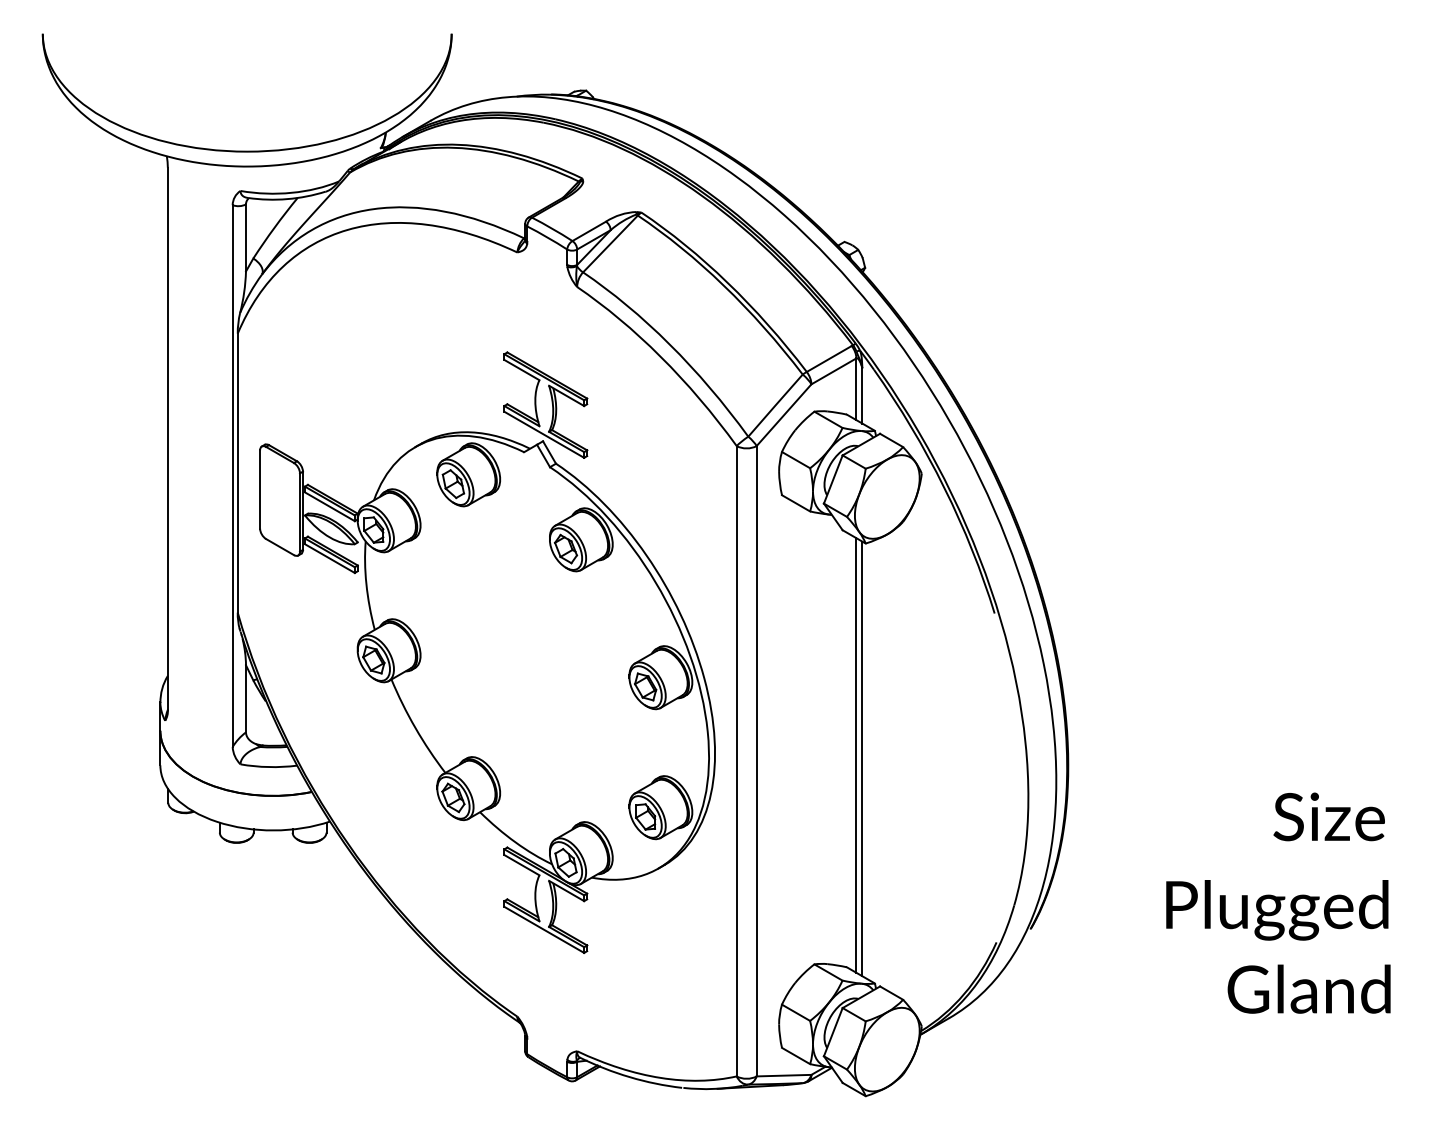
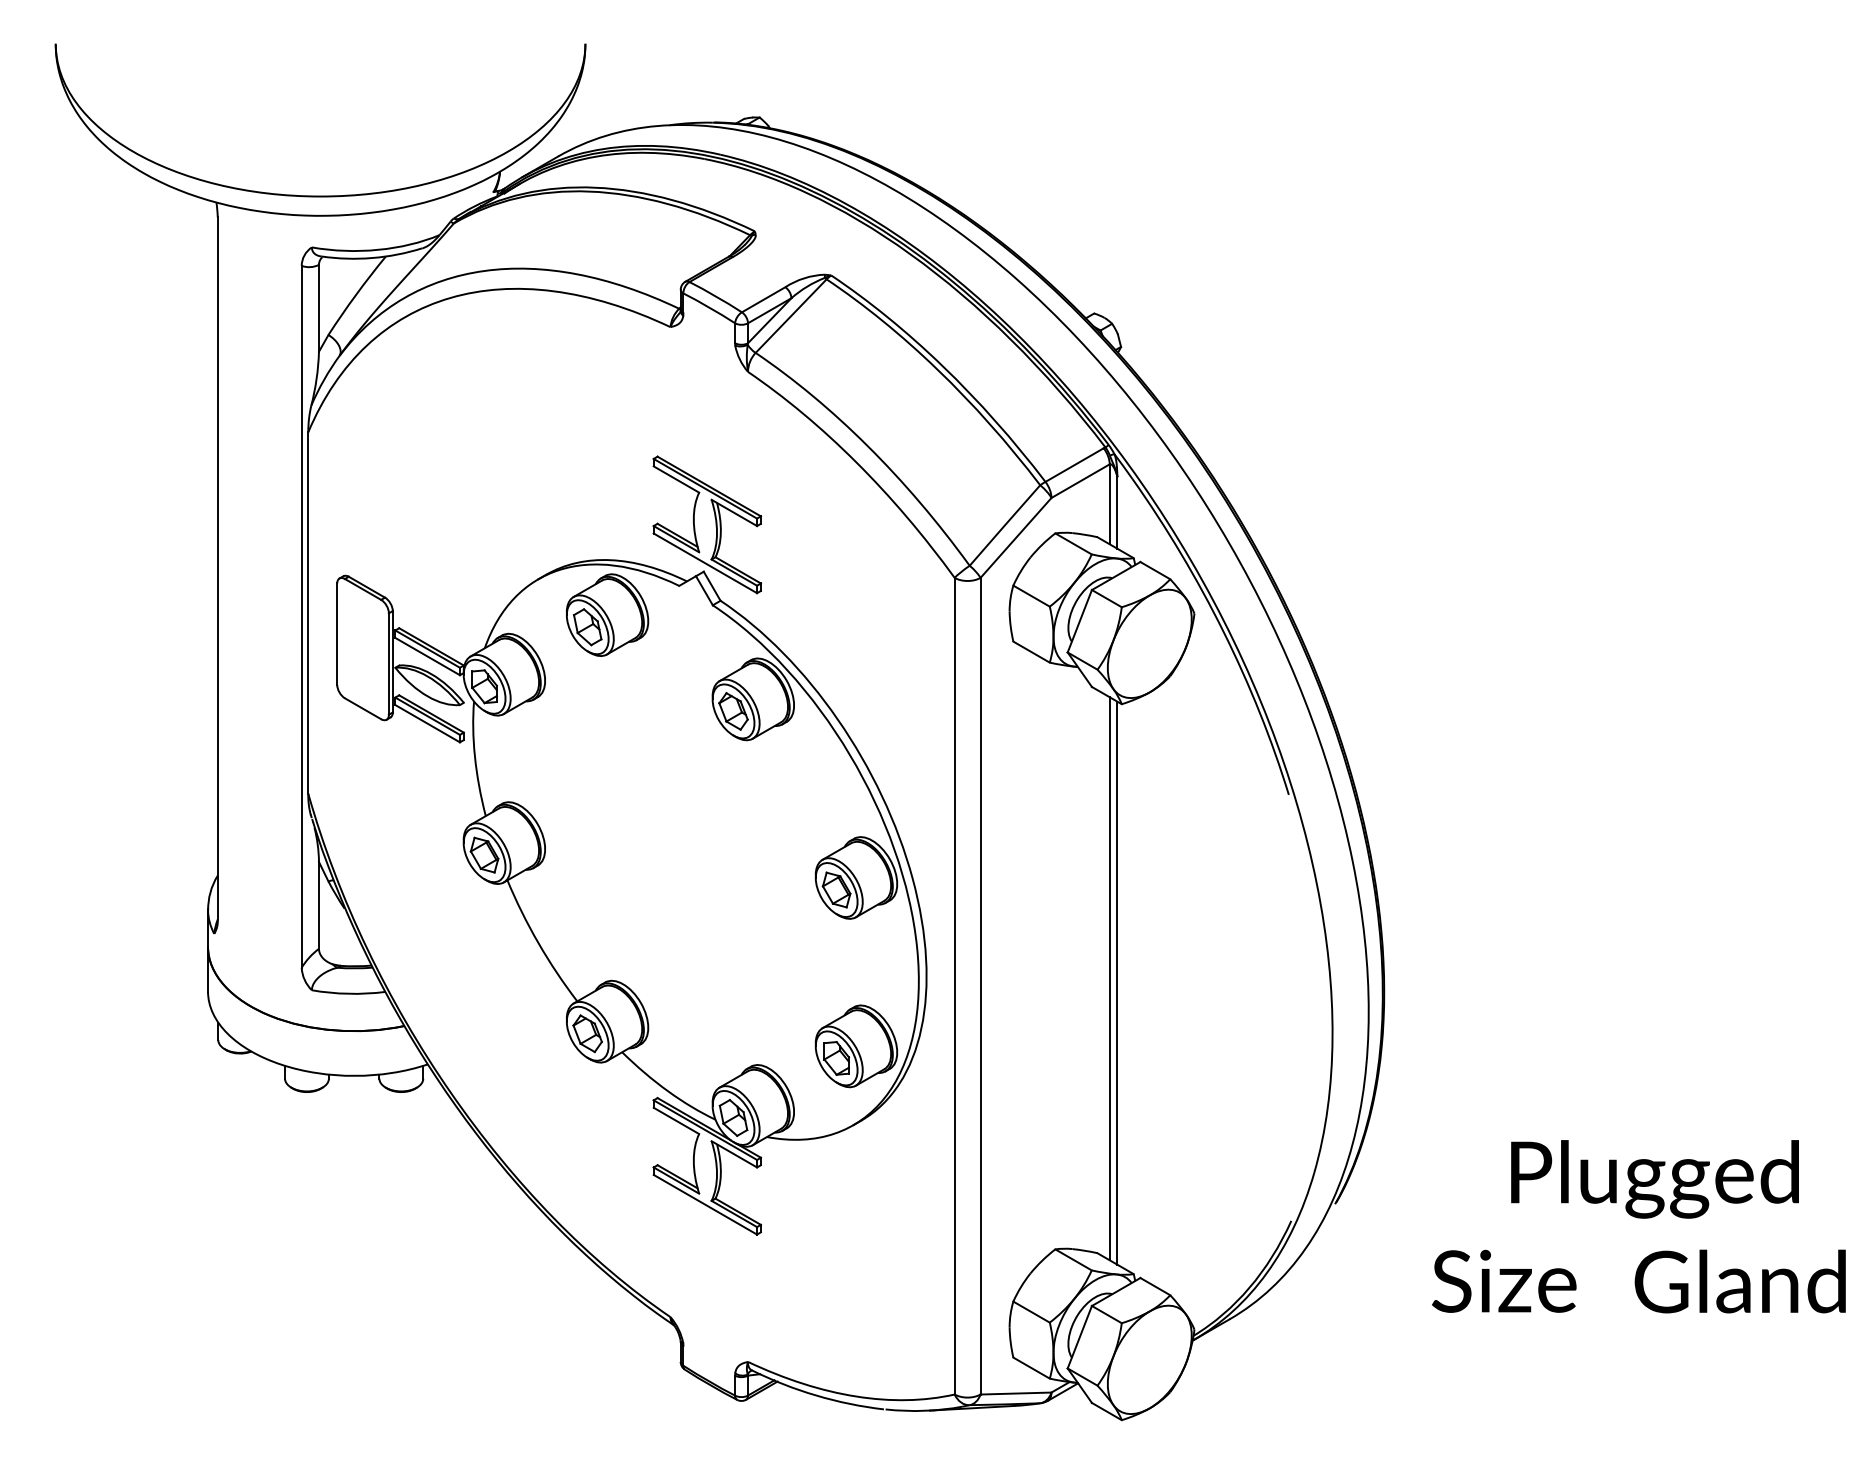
text: (1329, 816) -> (1504, 1280), moved
text: (1308, 989) -> (1739, 1281), moved

